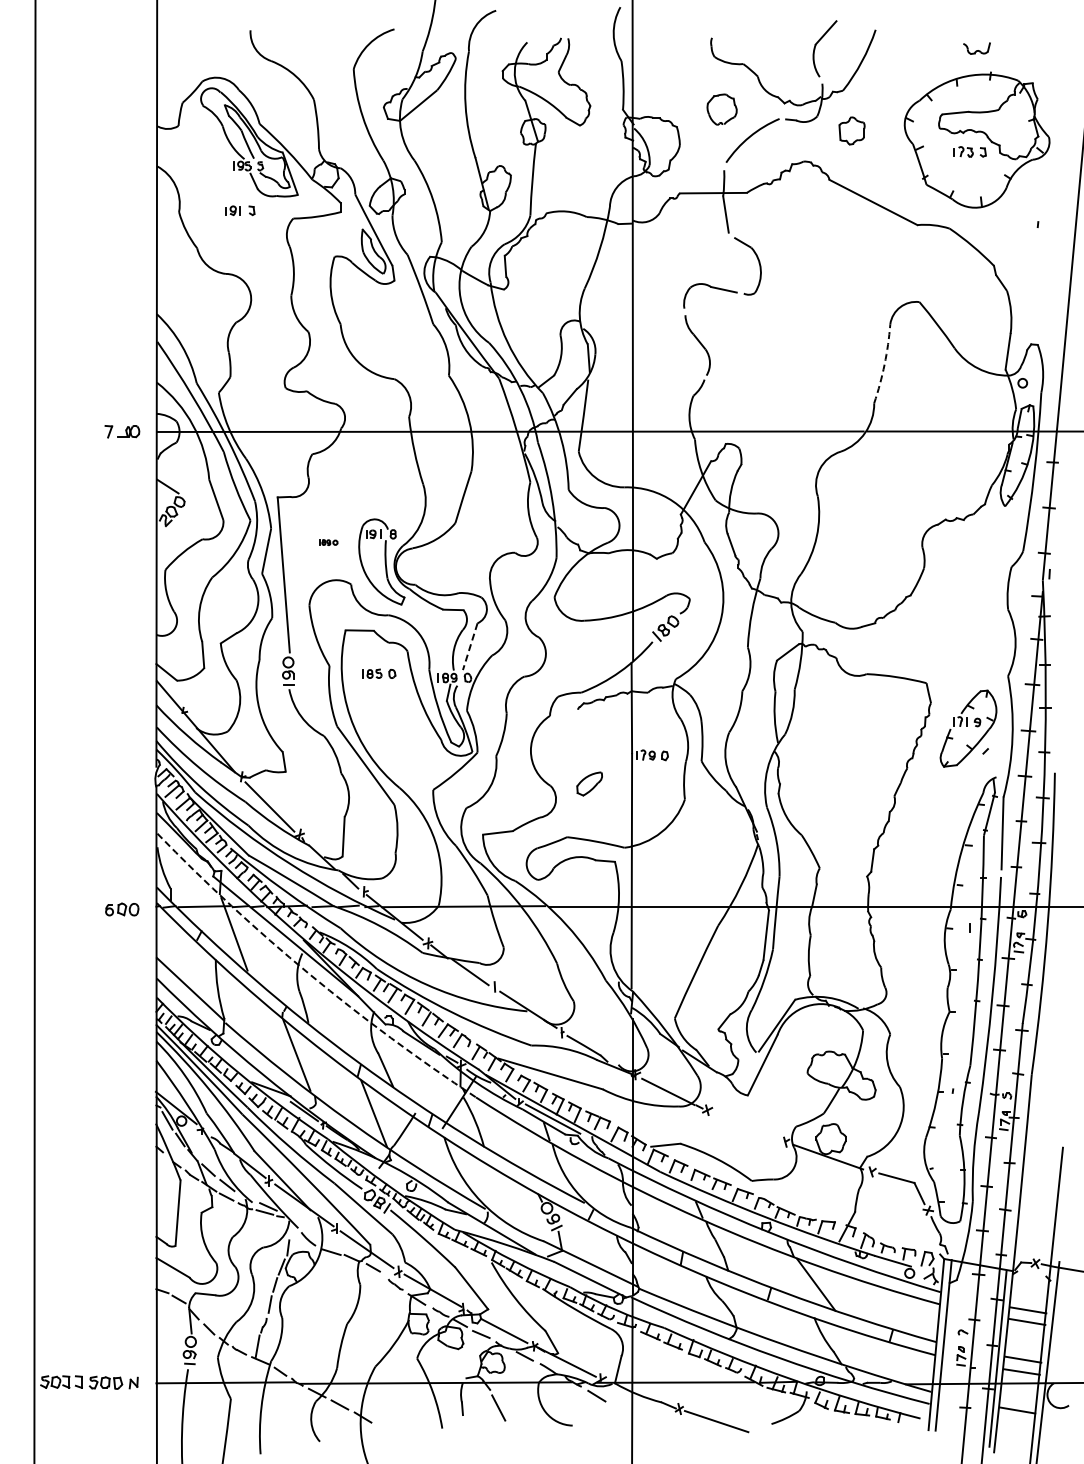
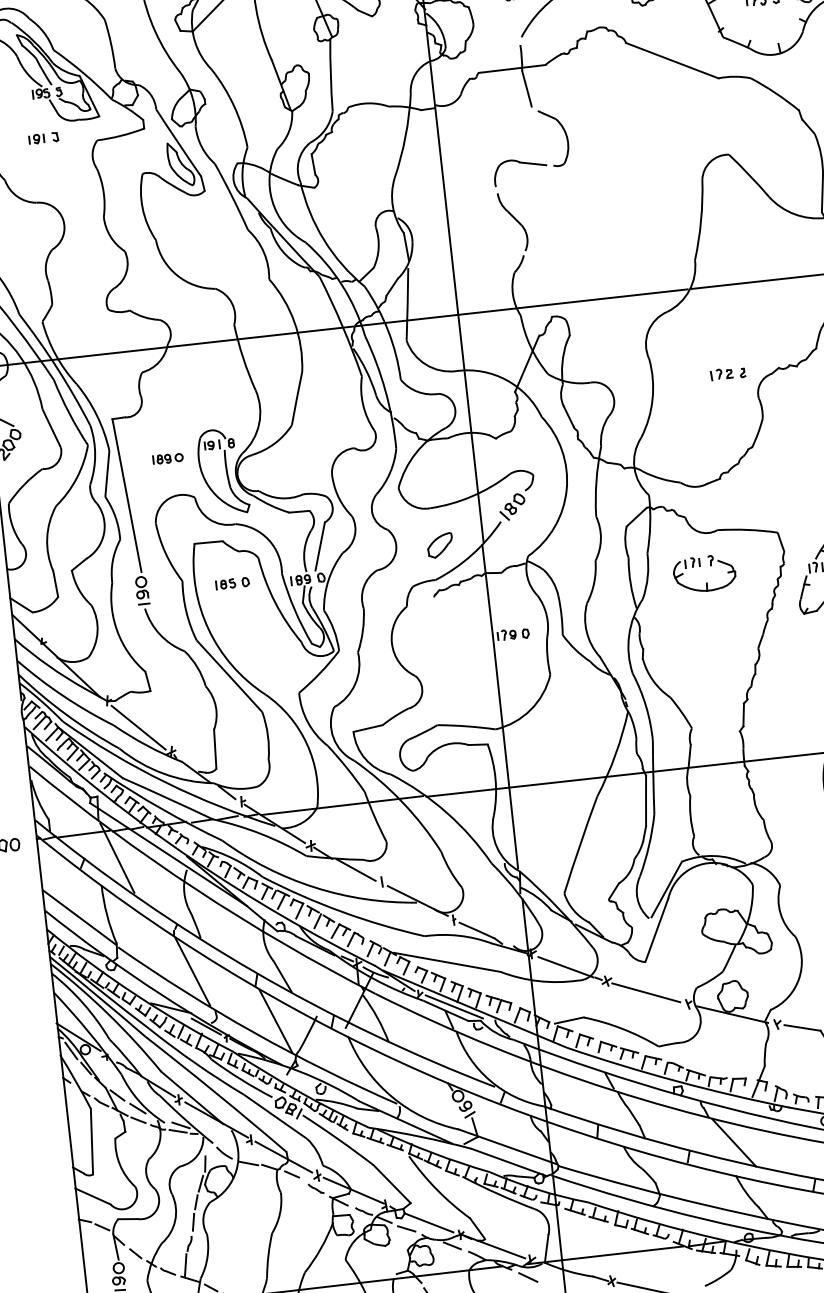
arc: (884, 364) -> (700, 220), dashed -> solid
part: (894, 519) -> (727, 373), added
part: (328, 542) -> (167, 458), size x1.67
line: (470, 646) -> (320, 546), dashed -> solid
part: (846, 708) -> (700, 566), added
part: (589, 783) -> (440, 545), moved
arc: (309, 974) -> (196, 889), dashed -> solid
line: (745, 1126) -> (646, 993), added

